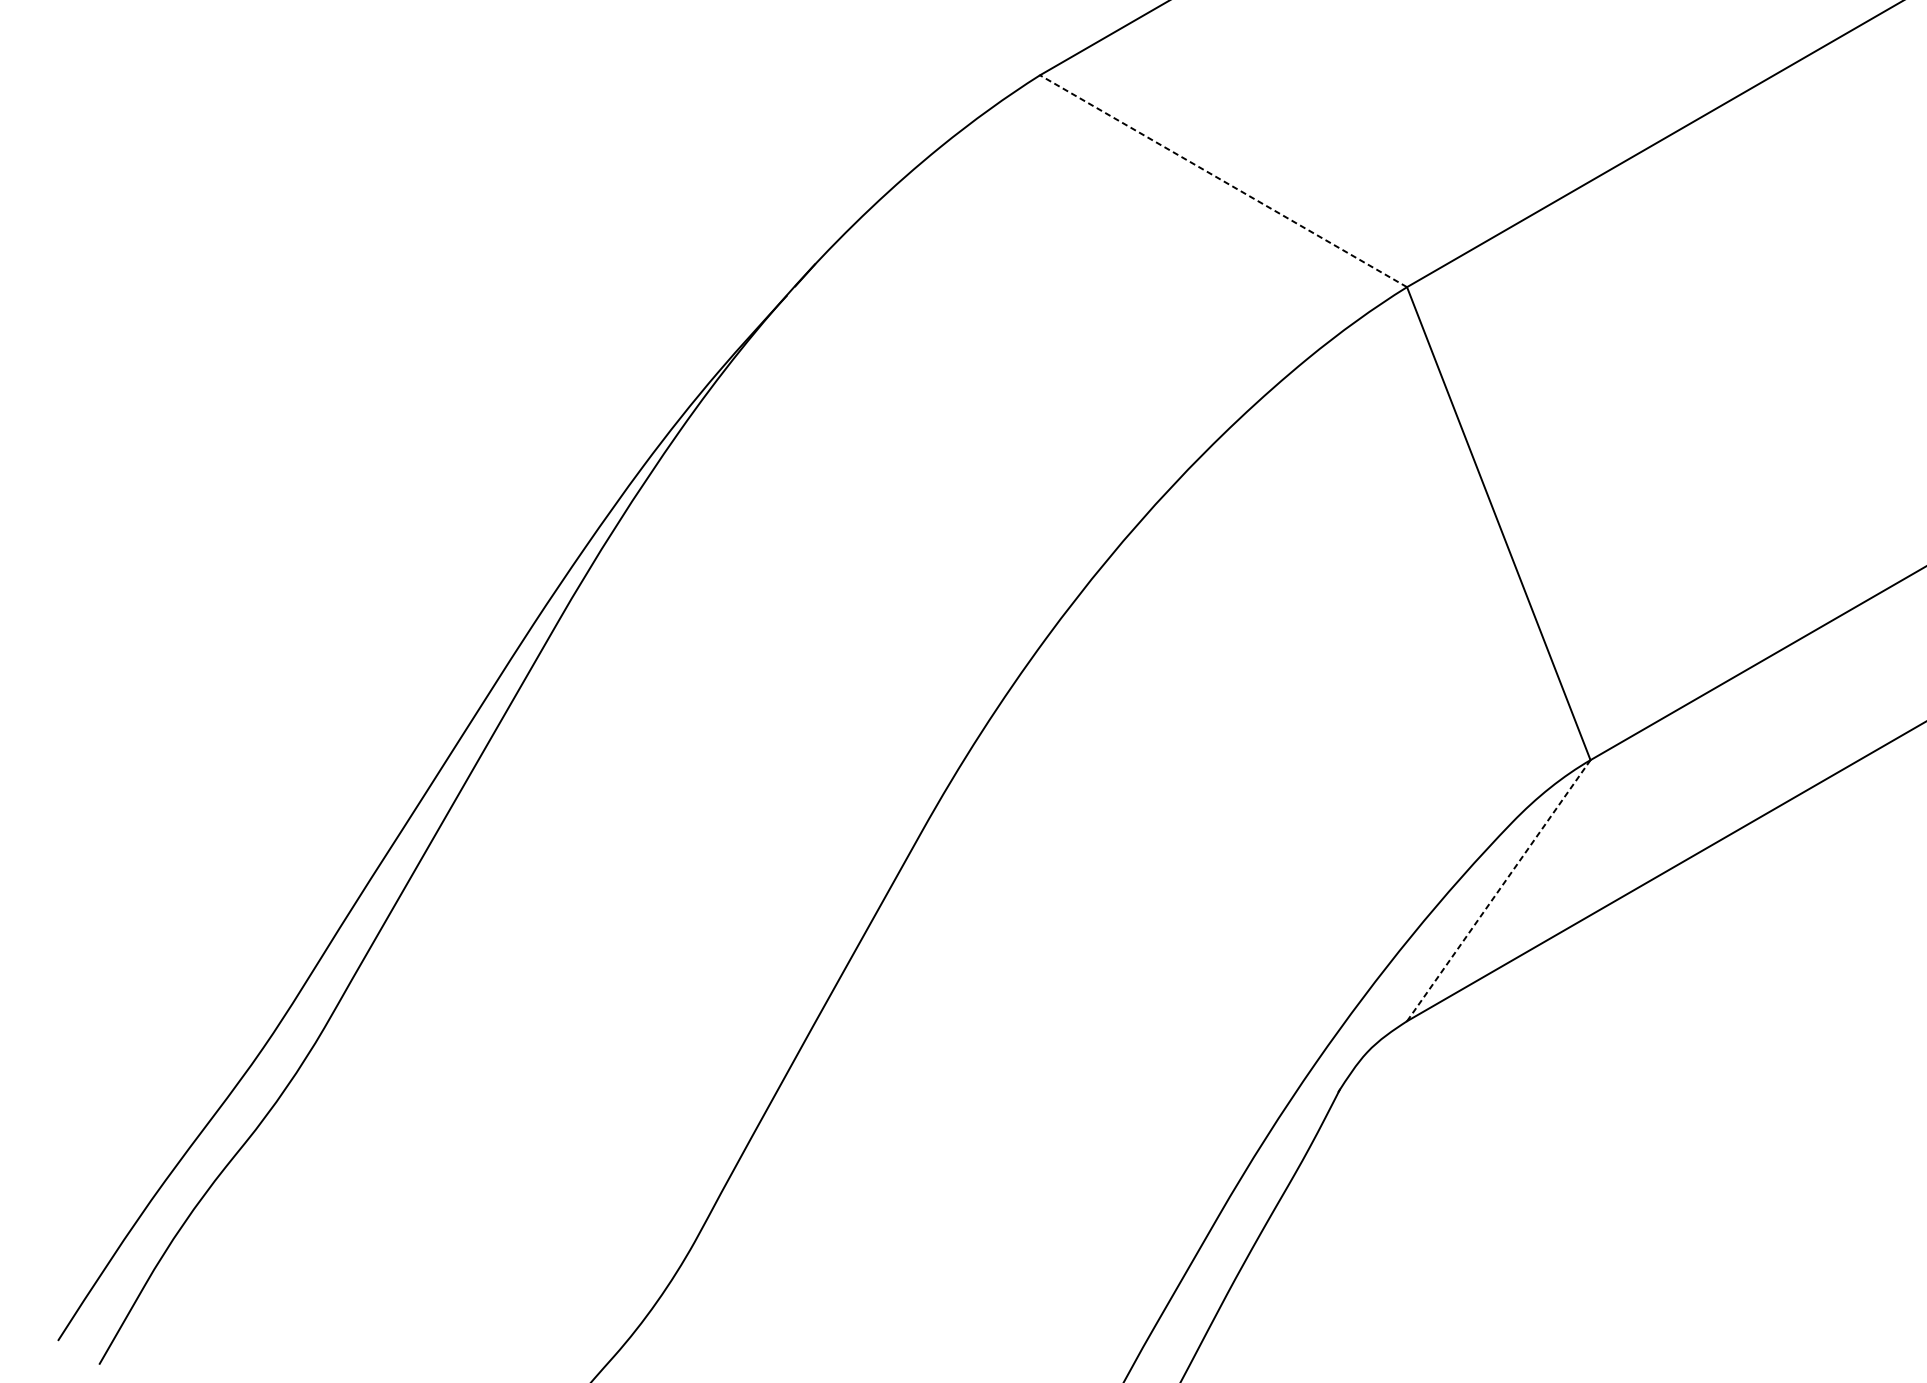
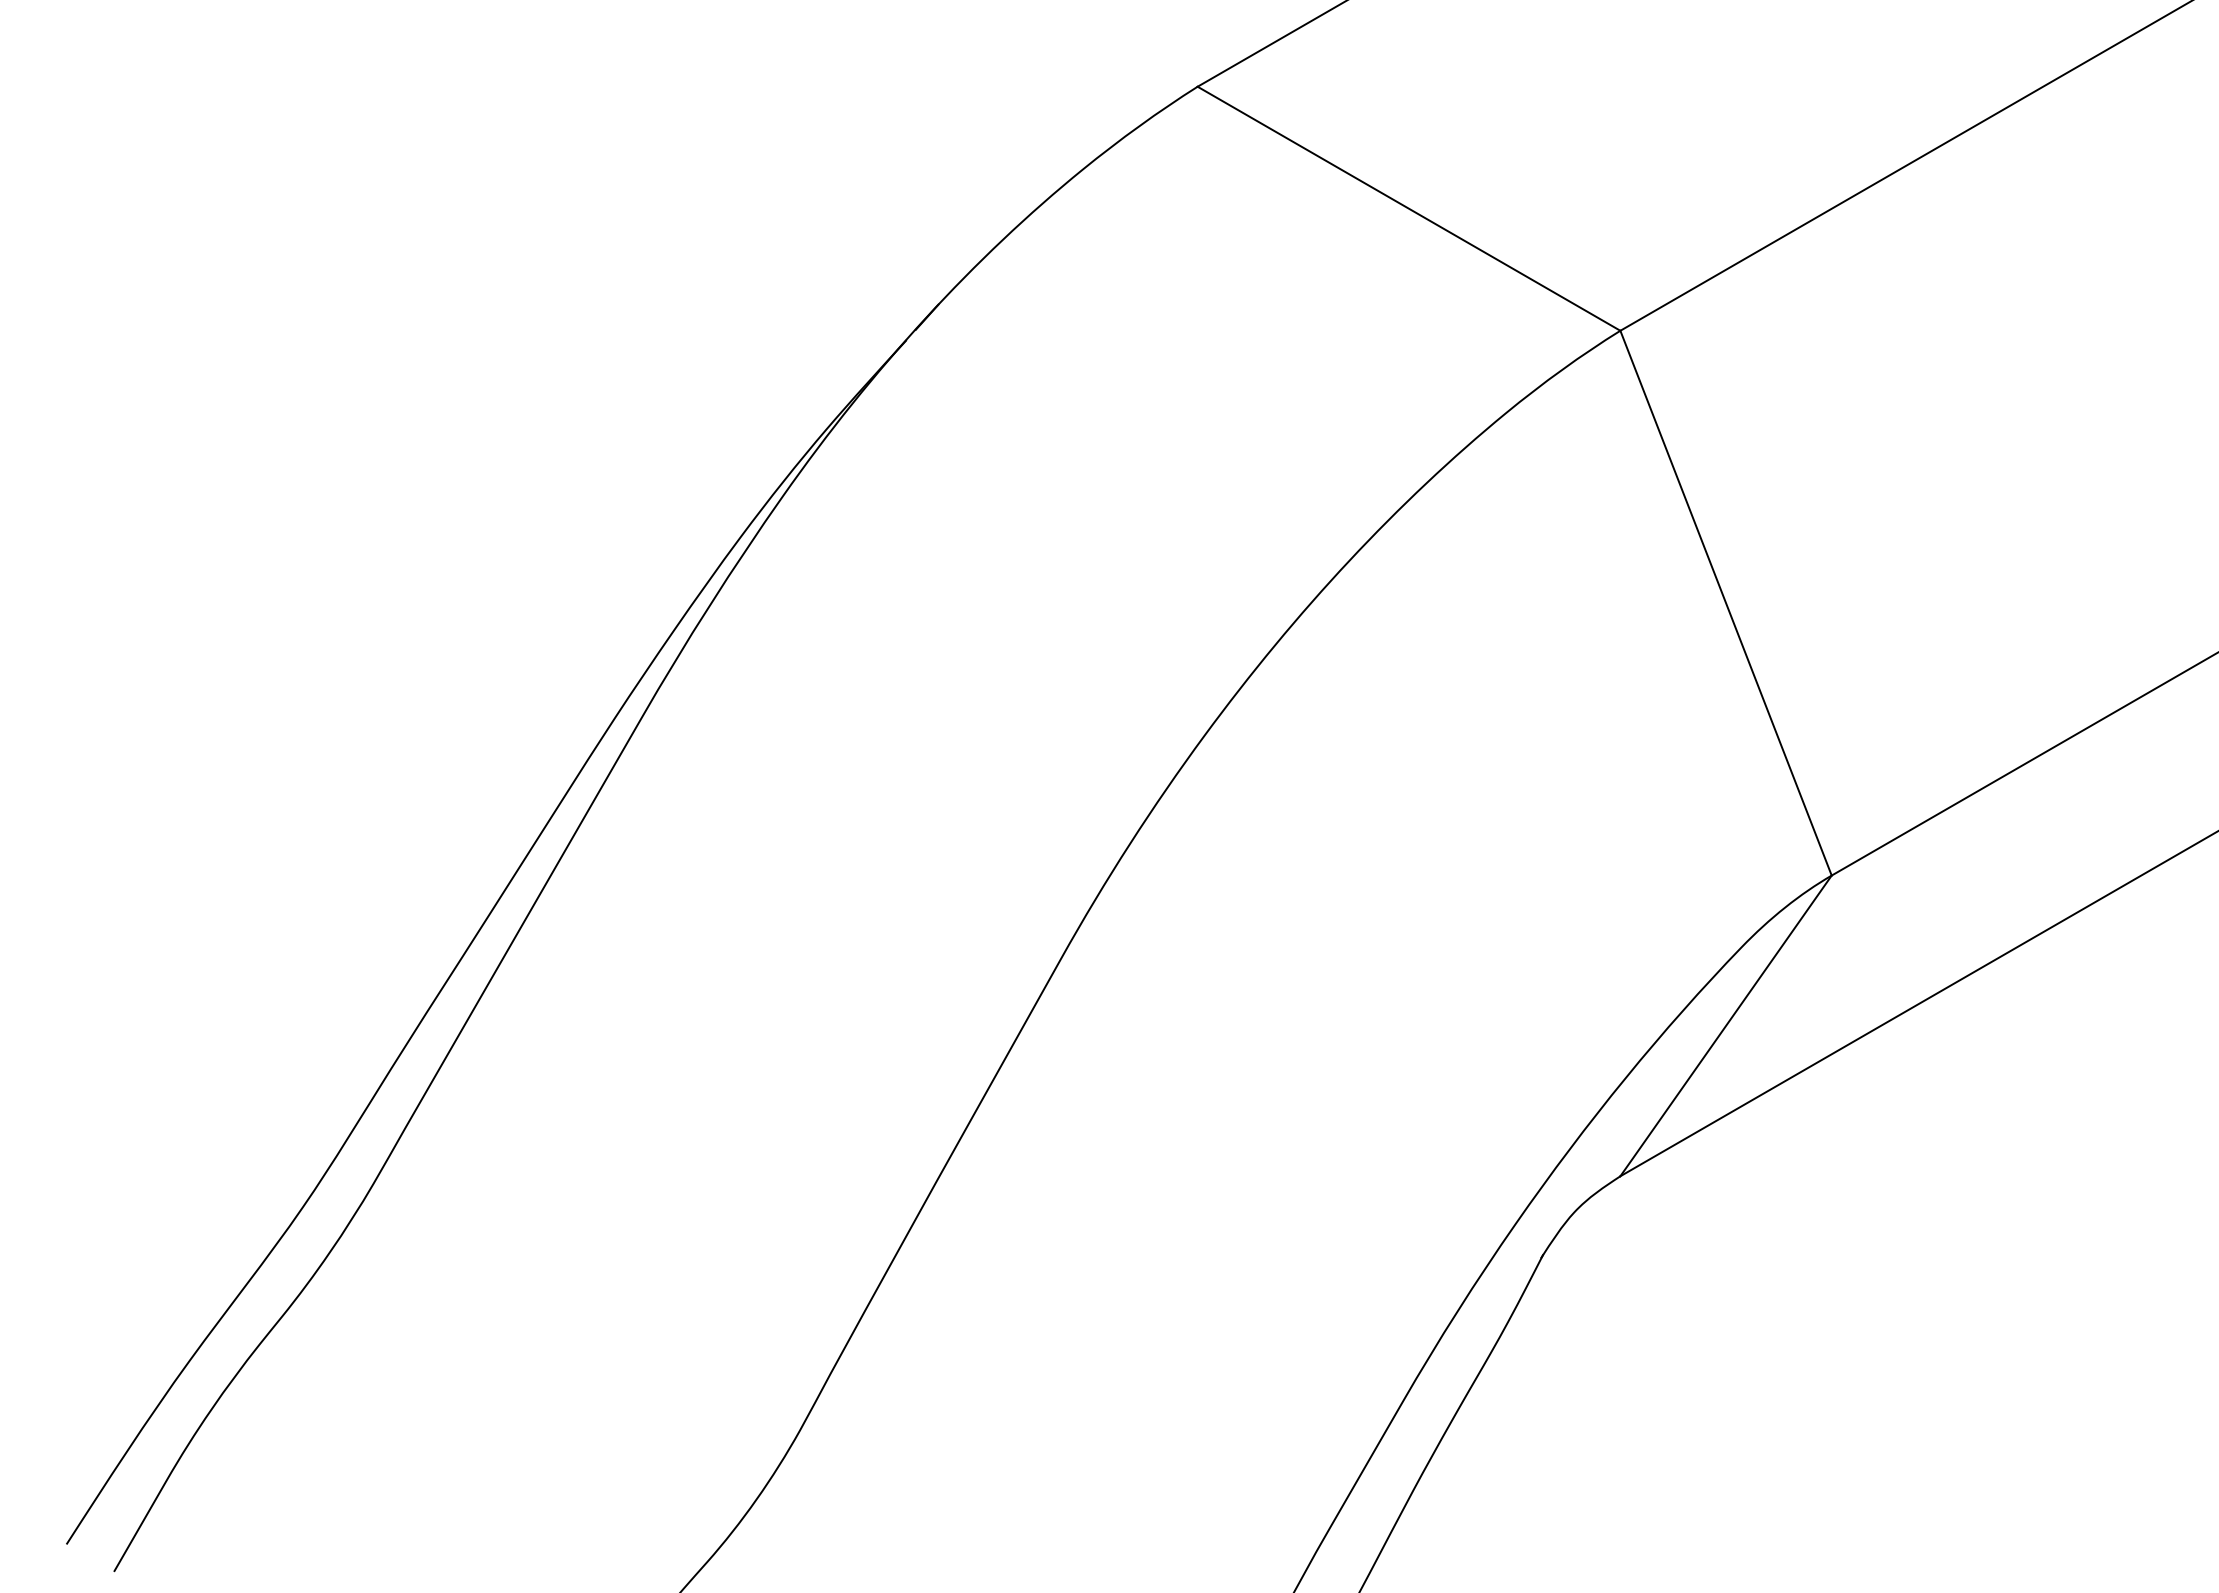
line: (1223, 180) -> (1408, 208), dashed -> solid
line: (1499, 890) -> (1726, 1025), dashed -> solid

